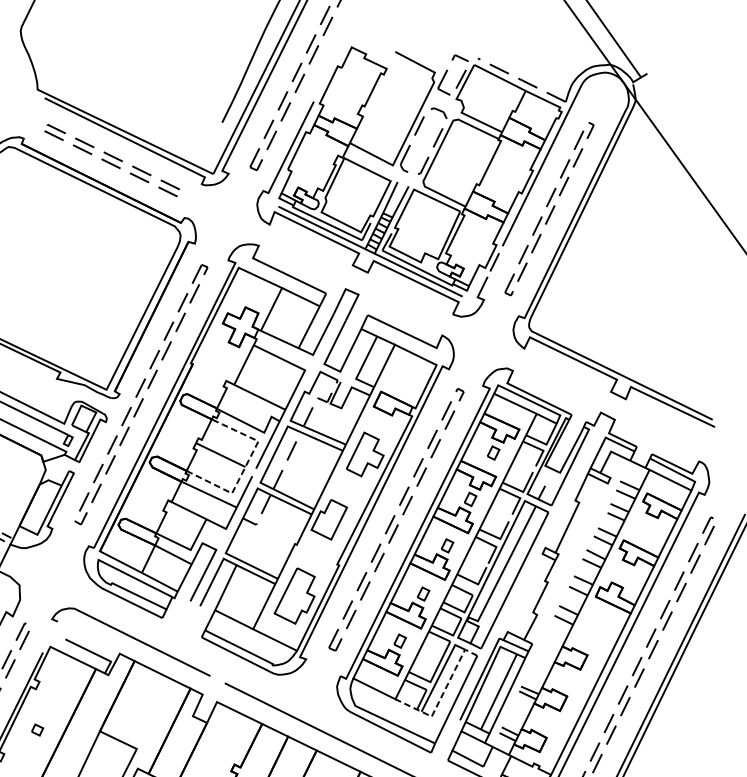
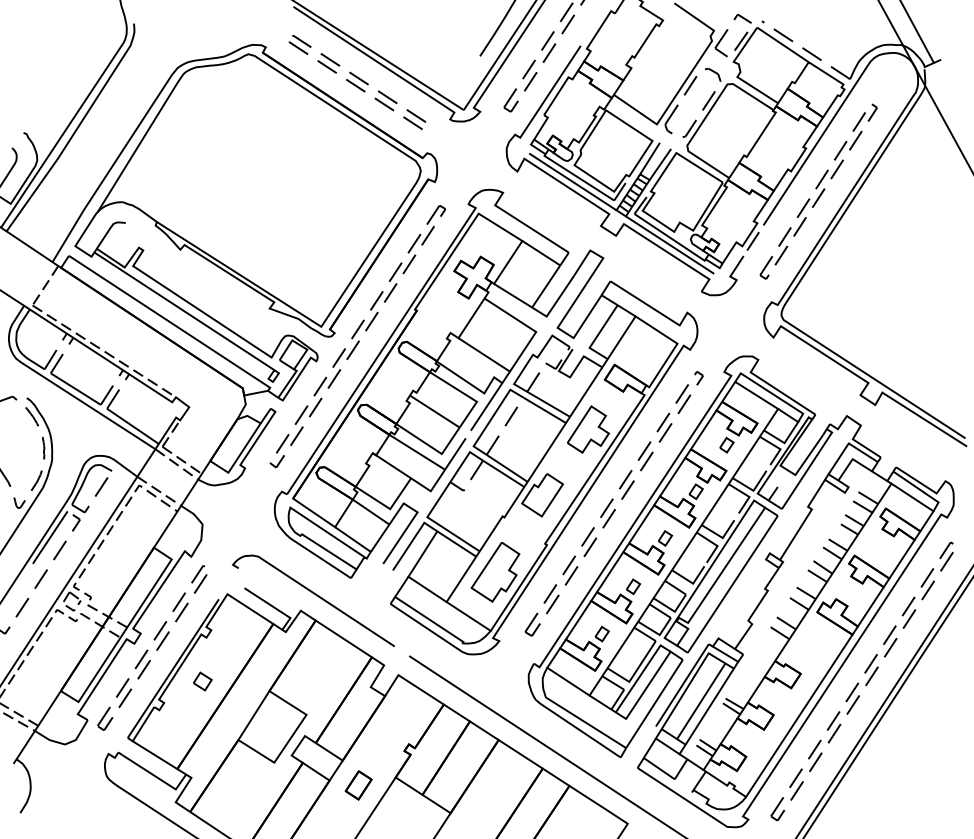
line: (245, 466) -> (459, 427), dashed -> solid
line: (442, 695) -> (640, 697), dashed -> solid
part: (37, 730) -> (202, 681), size x1.43

